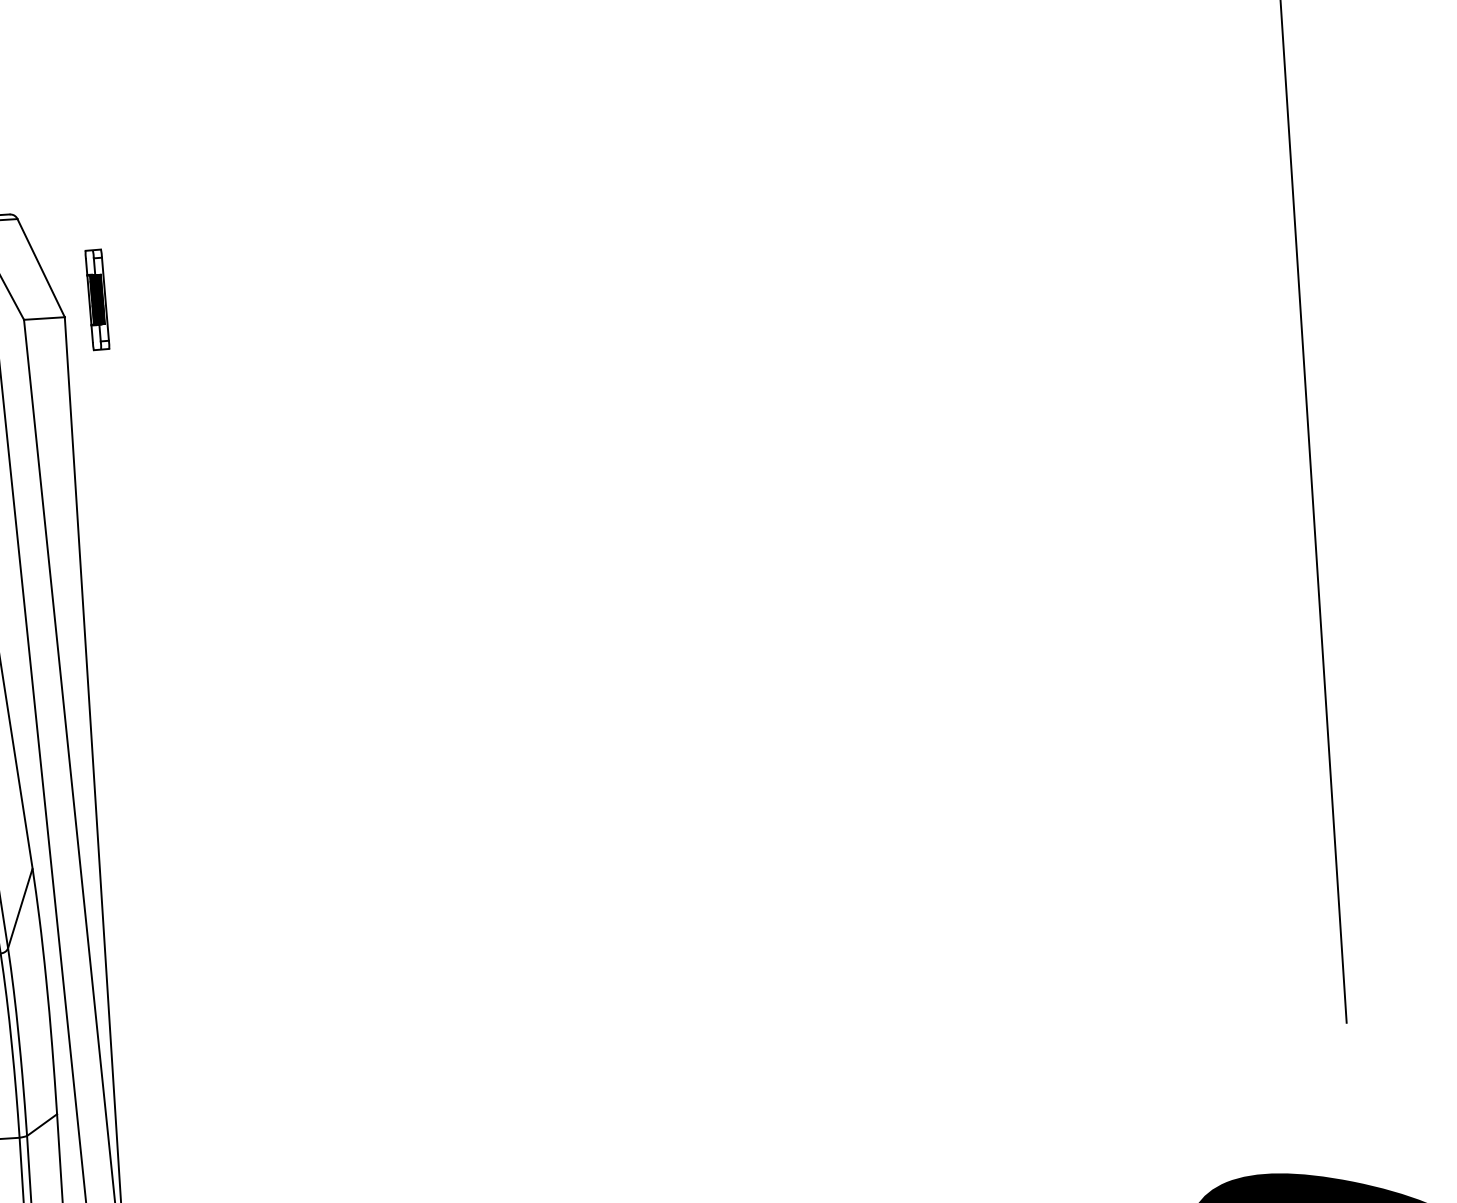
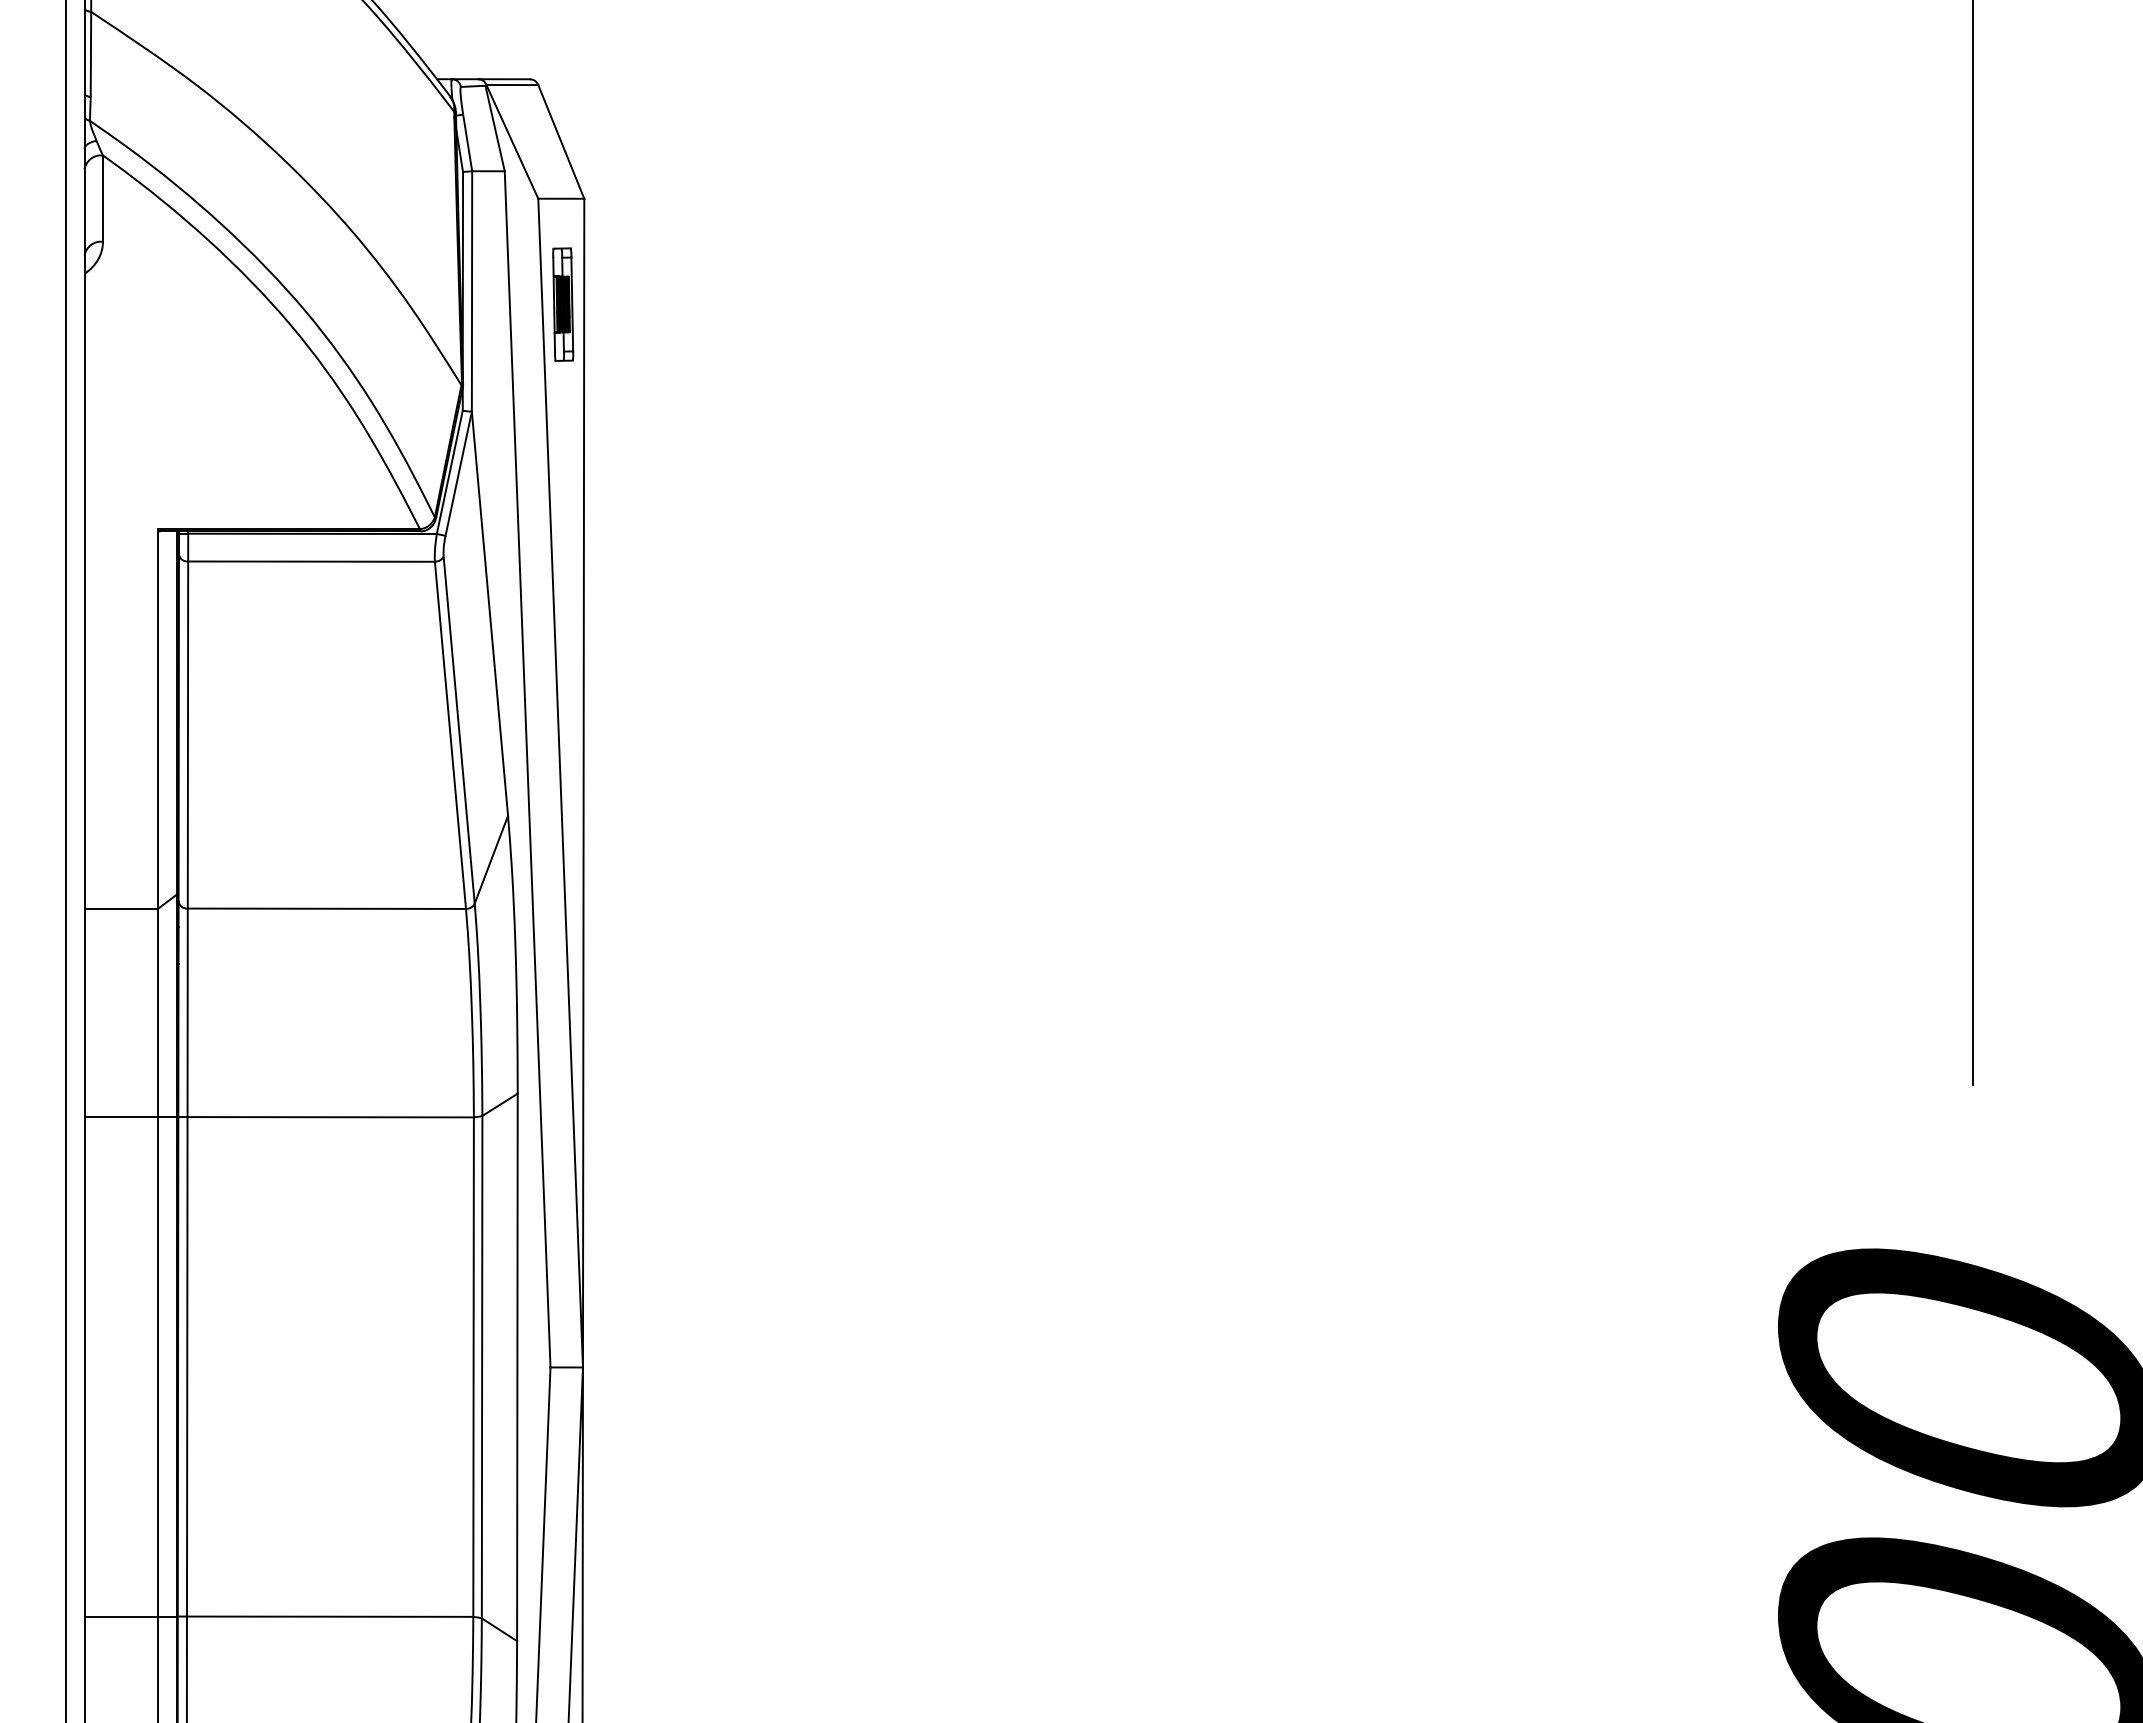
part: (97, 299) -> (563, 304), moved

